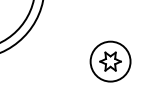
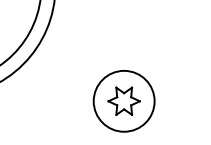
part: (110, 61) -> (124, 101), moved

